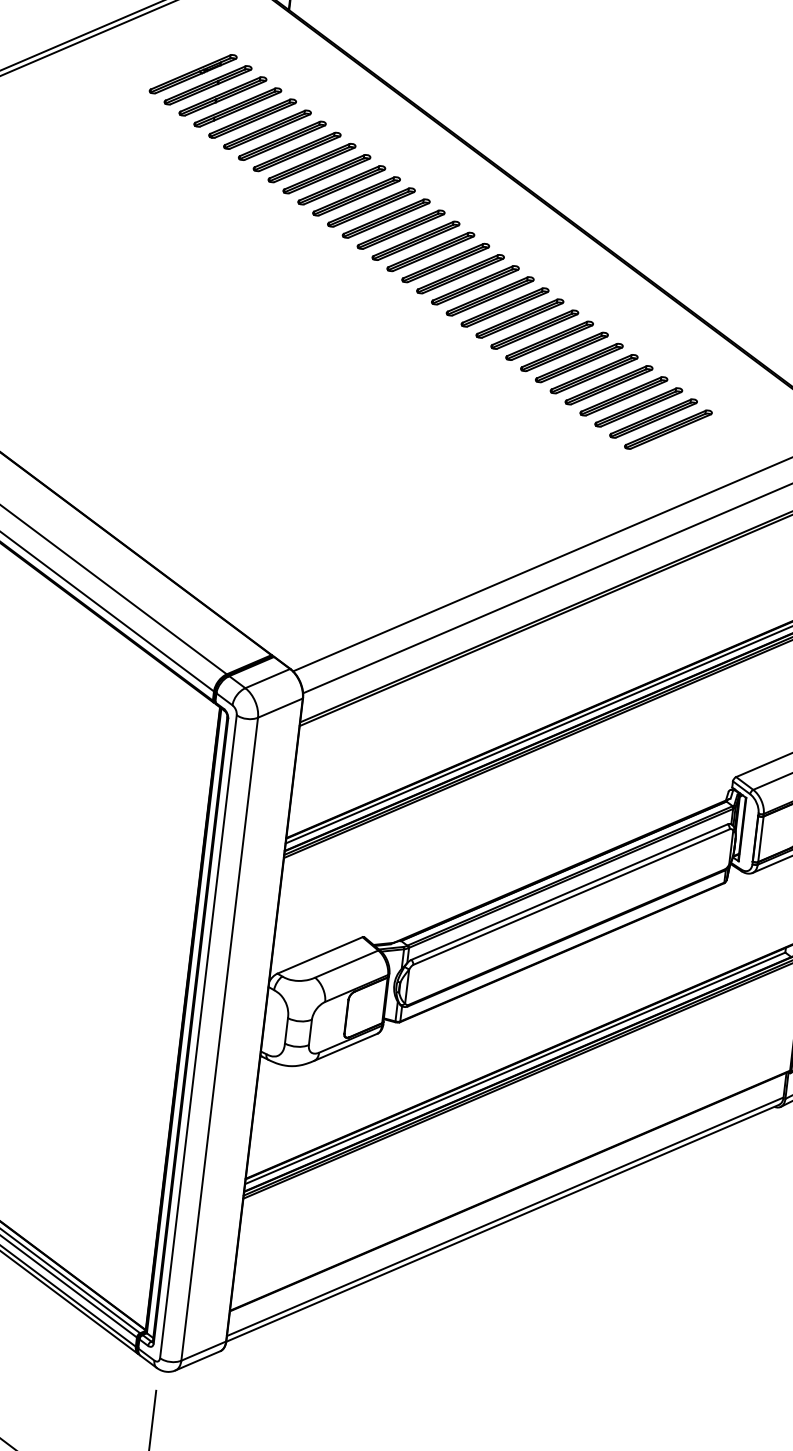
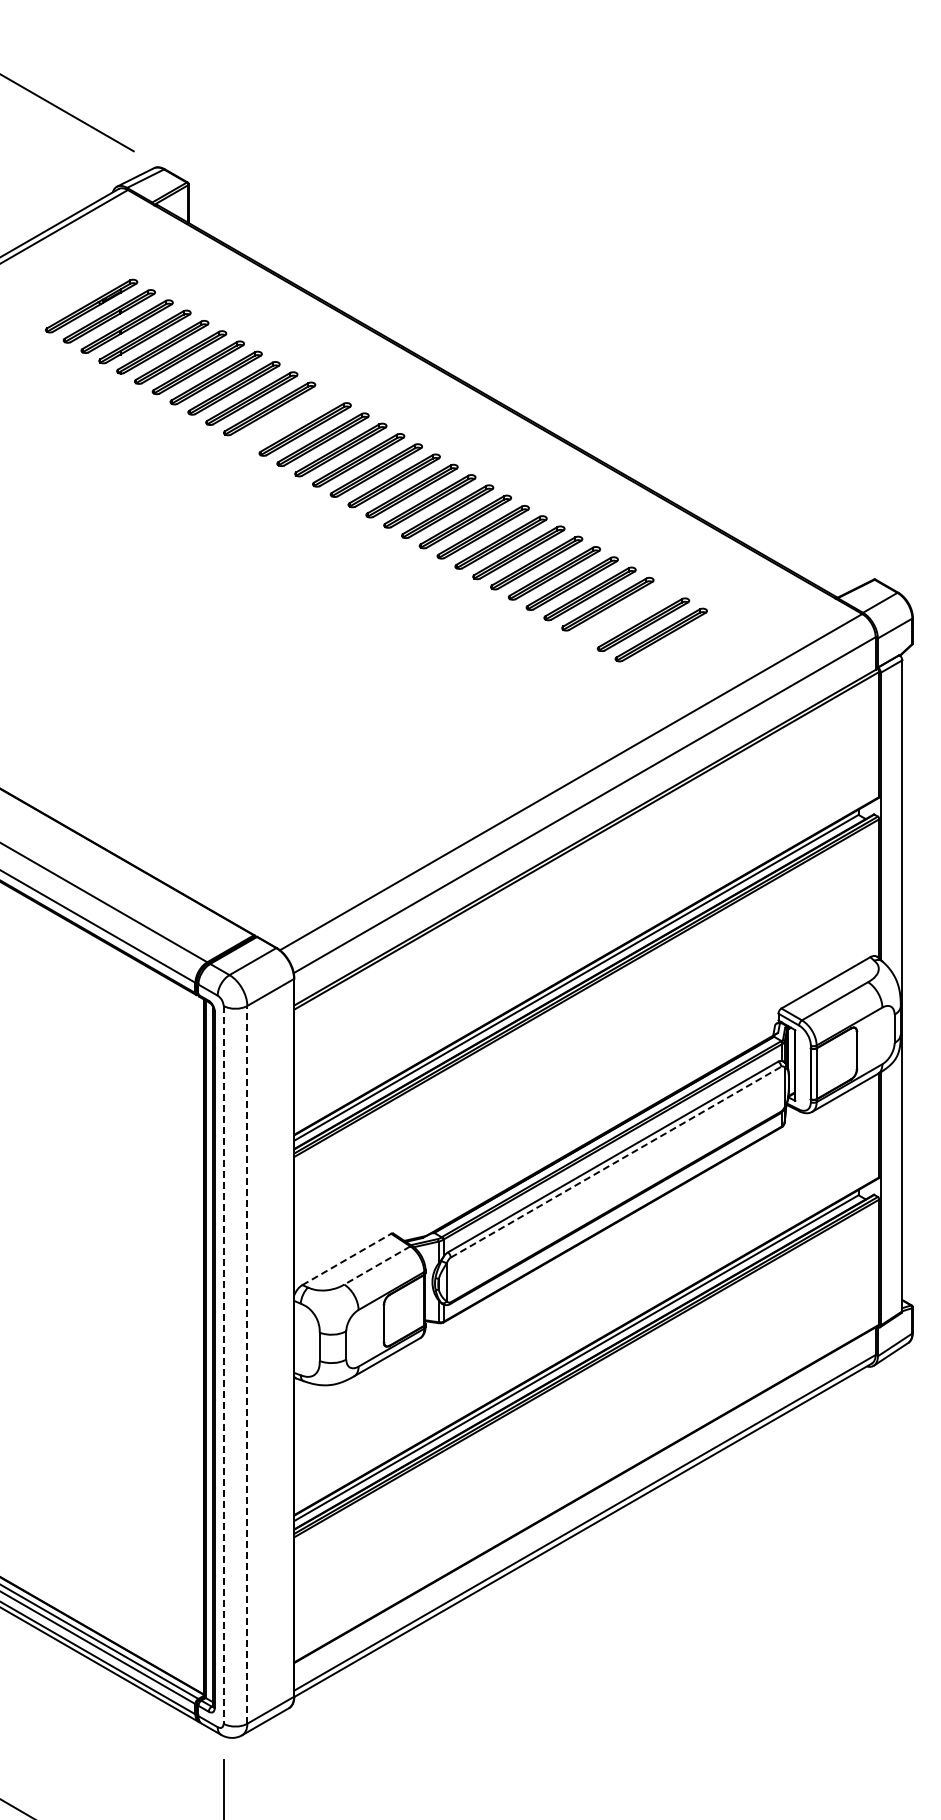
part: (355, 195) -> (286, 418), removed
part: (638, 407) -> (625, 614), removed
line: (571, 897) -> (616, 1162), solid -> dashed
line: (320, 955) -> (347, 1259), solid -> dashed
line: (345, 964) -> (376, 1265), solid -> dashed
line: (198, 1036) -> (223, 1364), solid -> dashed
line: (219, 1038) -> (247, 1364), solid -> dashed

